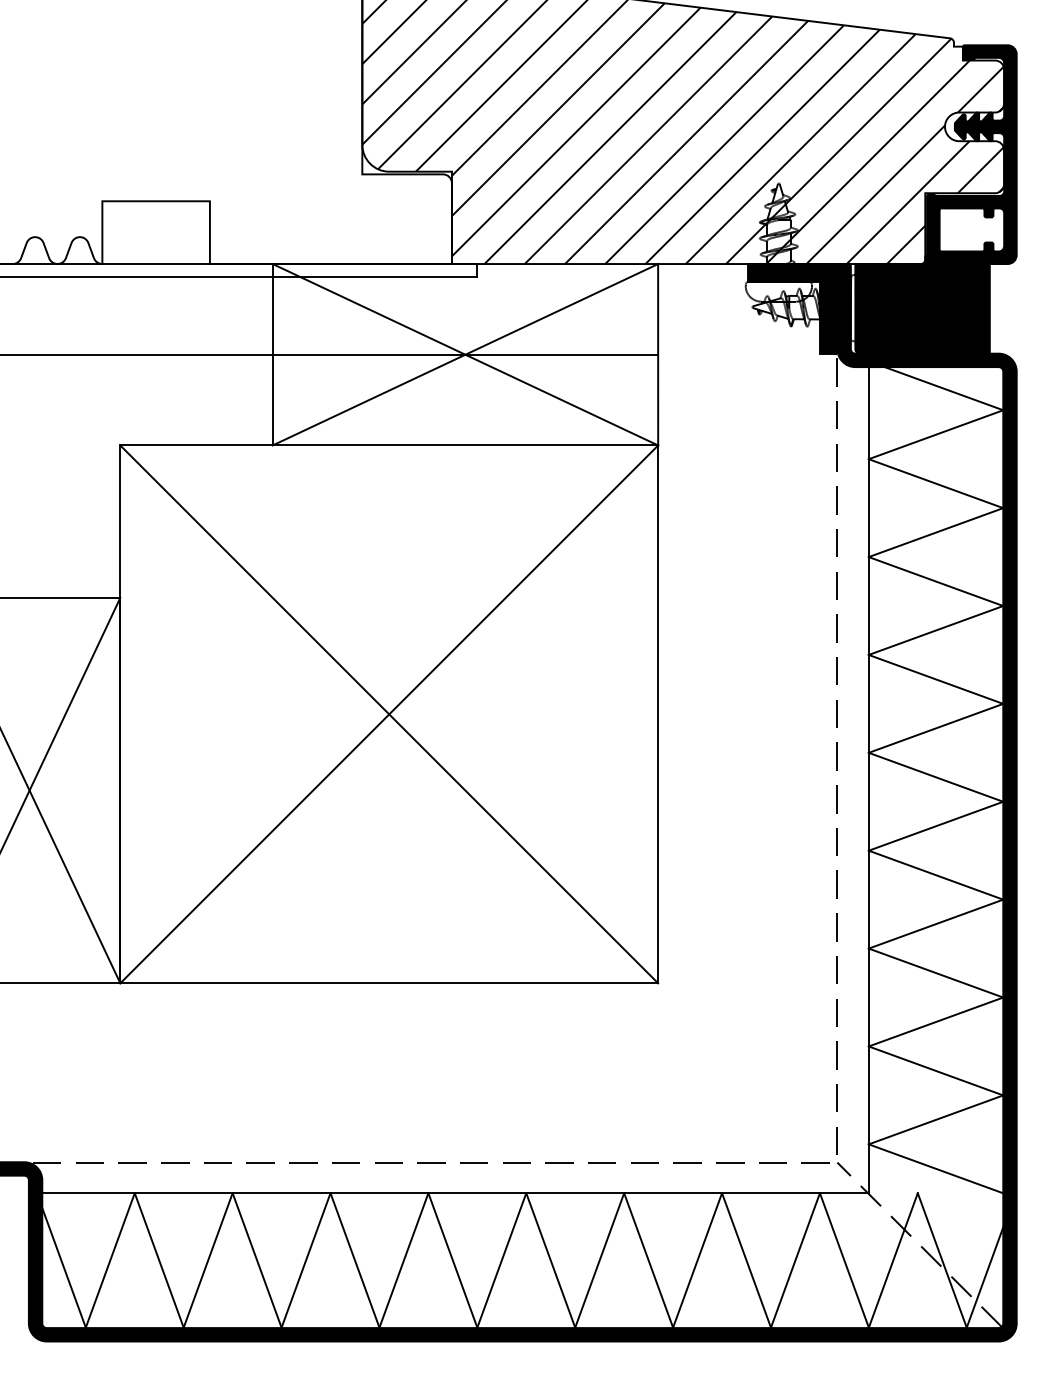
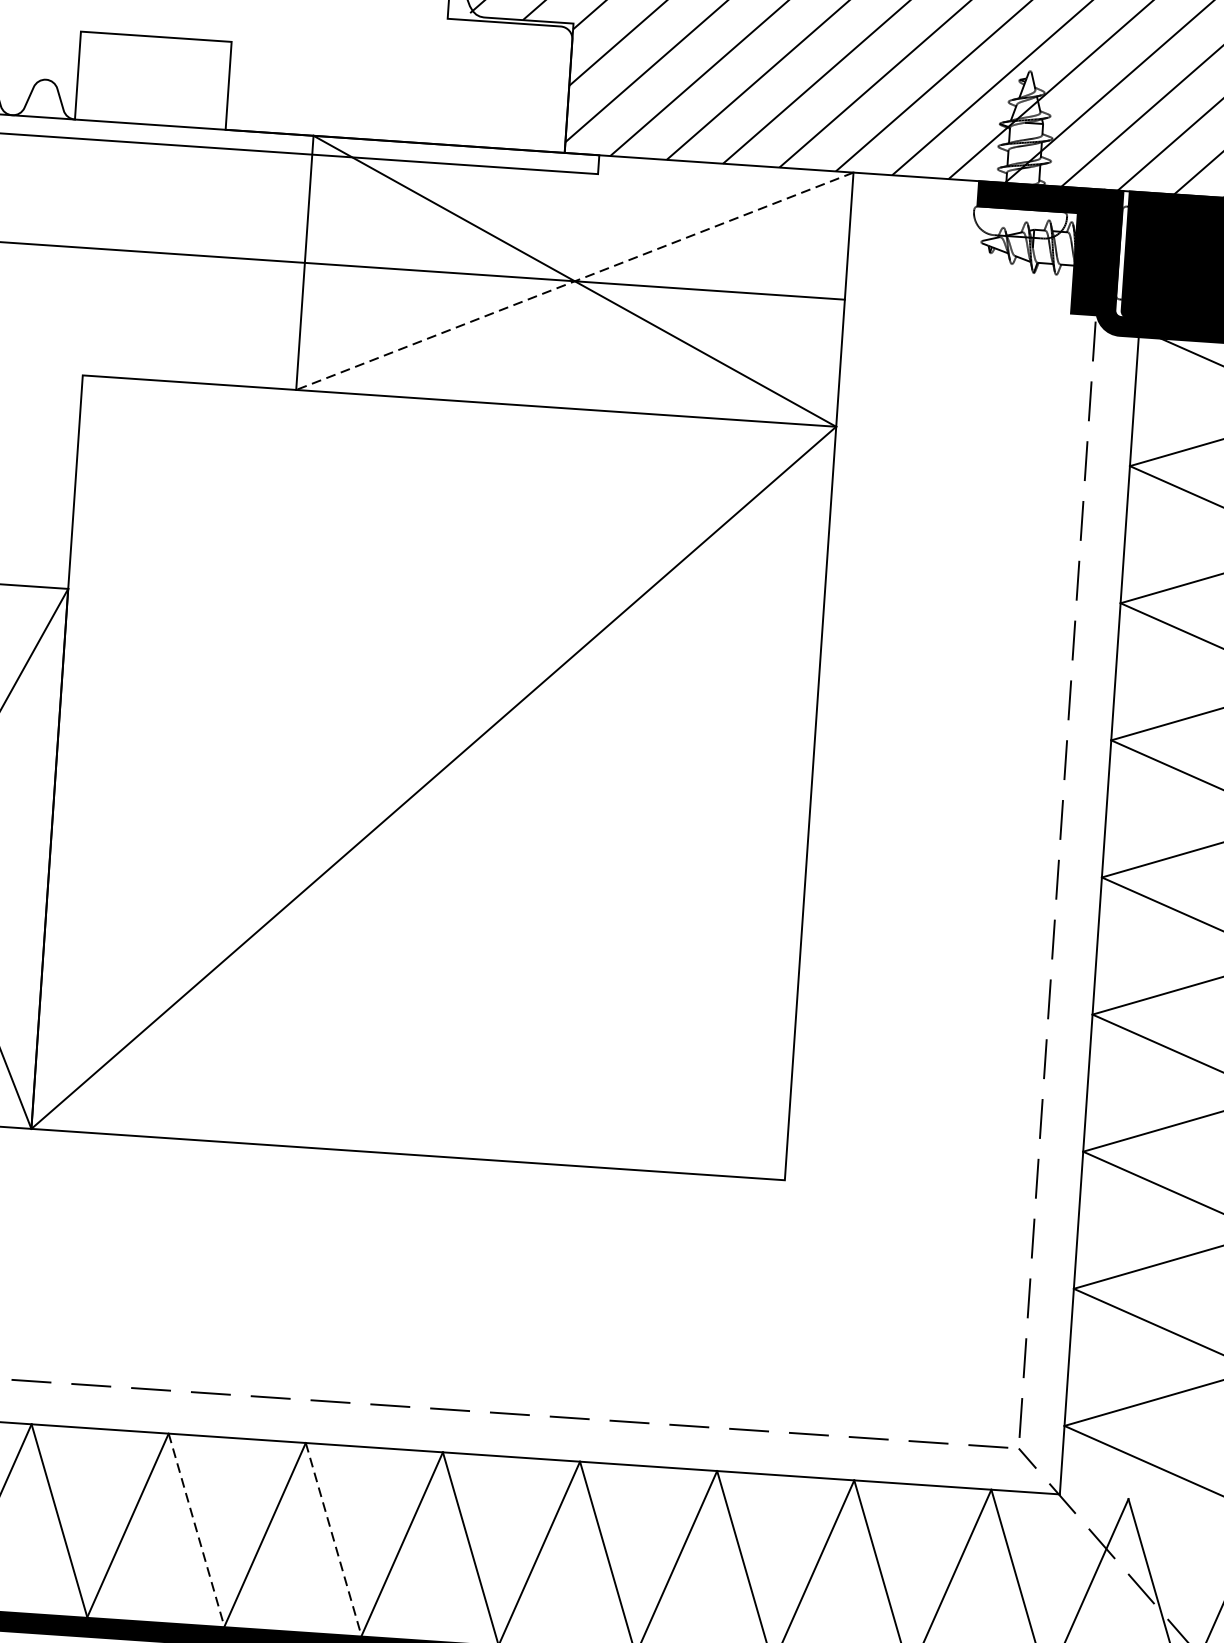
line: (464, 354) -> (573, 280), solid -> dashed
line: (389, 714) -> (434, 778), removed
line: (257, 1260) -> (197, 1530), solid -> dashed
line: (355, 1260) -> (334, 1539), solid -> dashed

